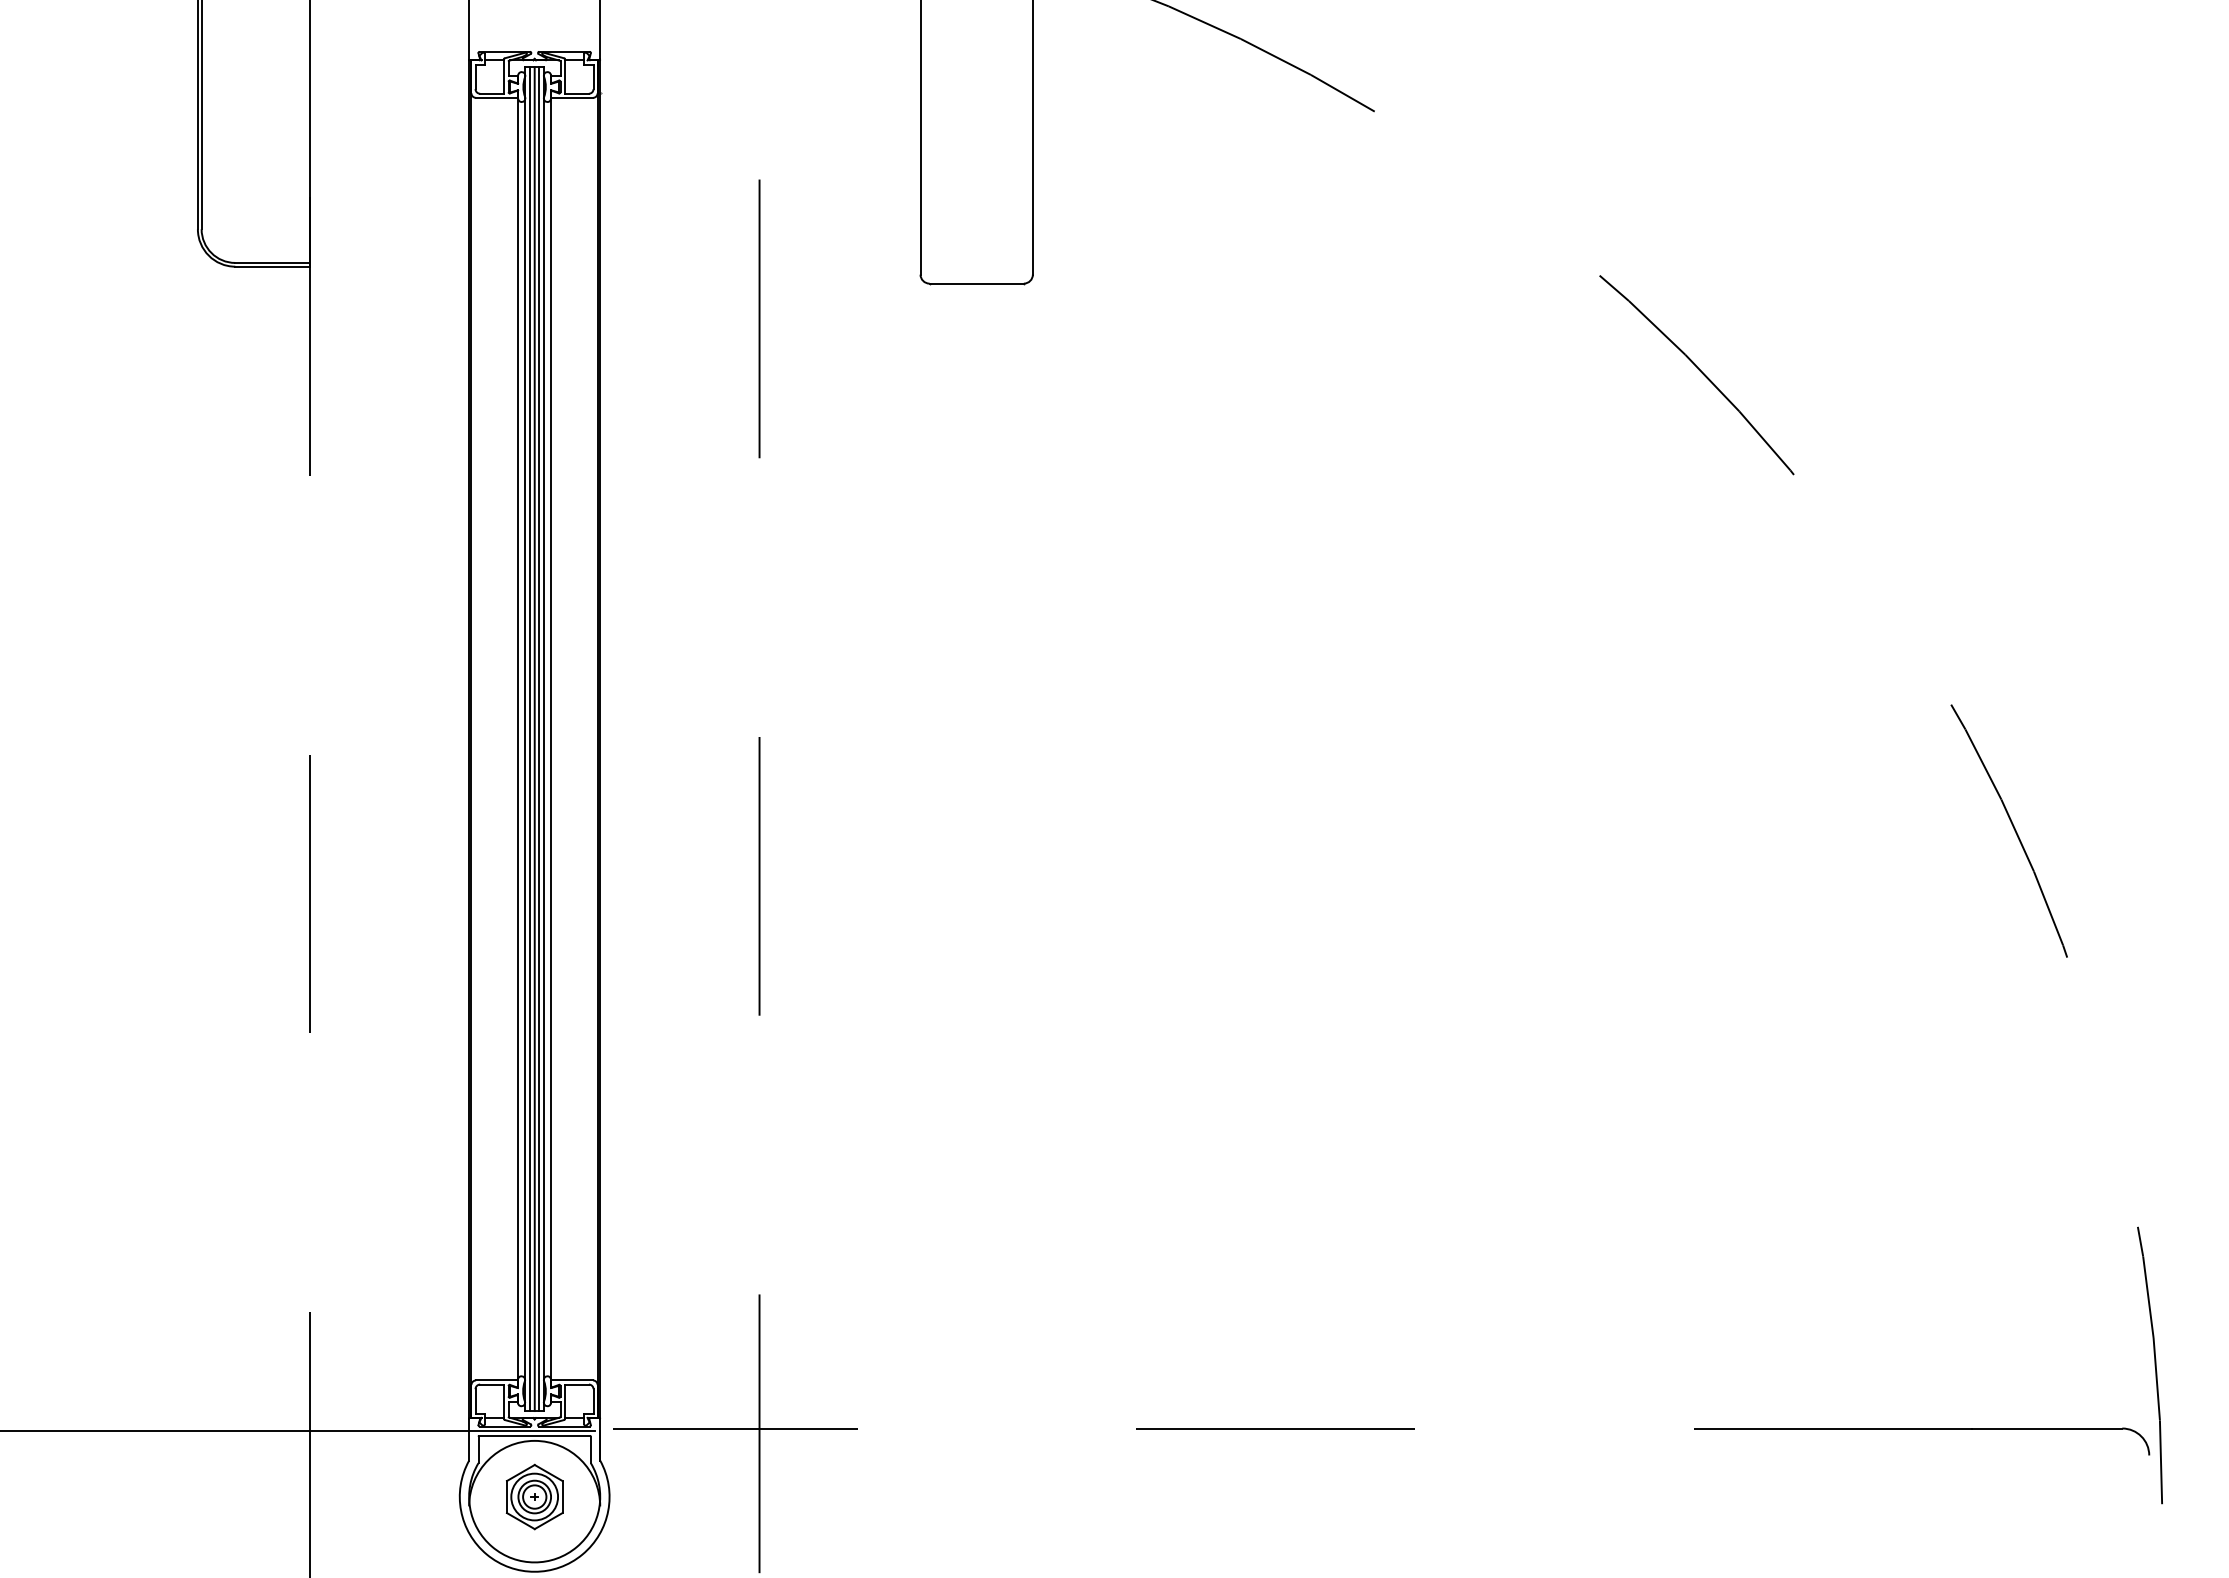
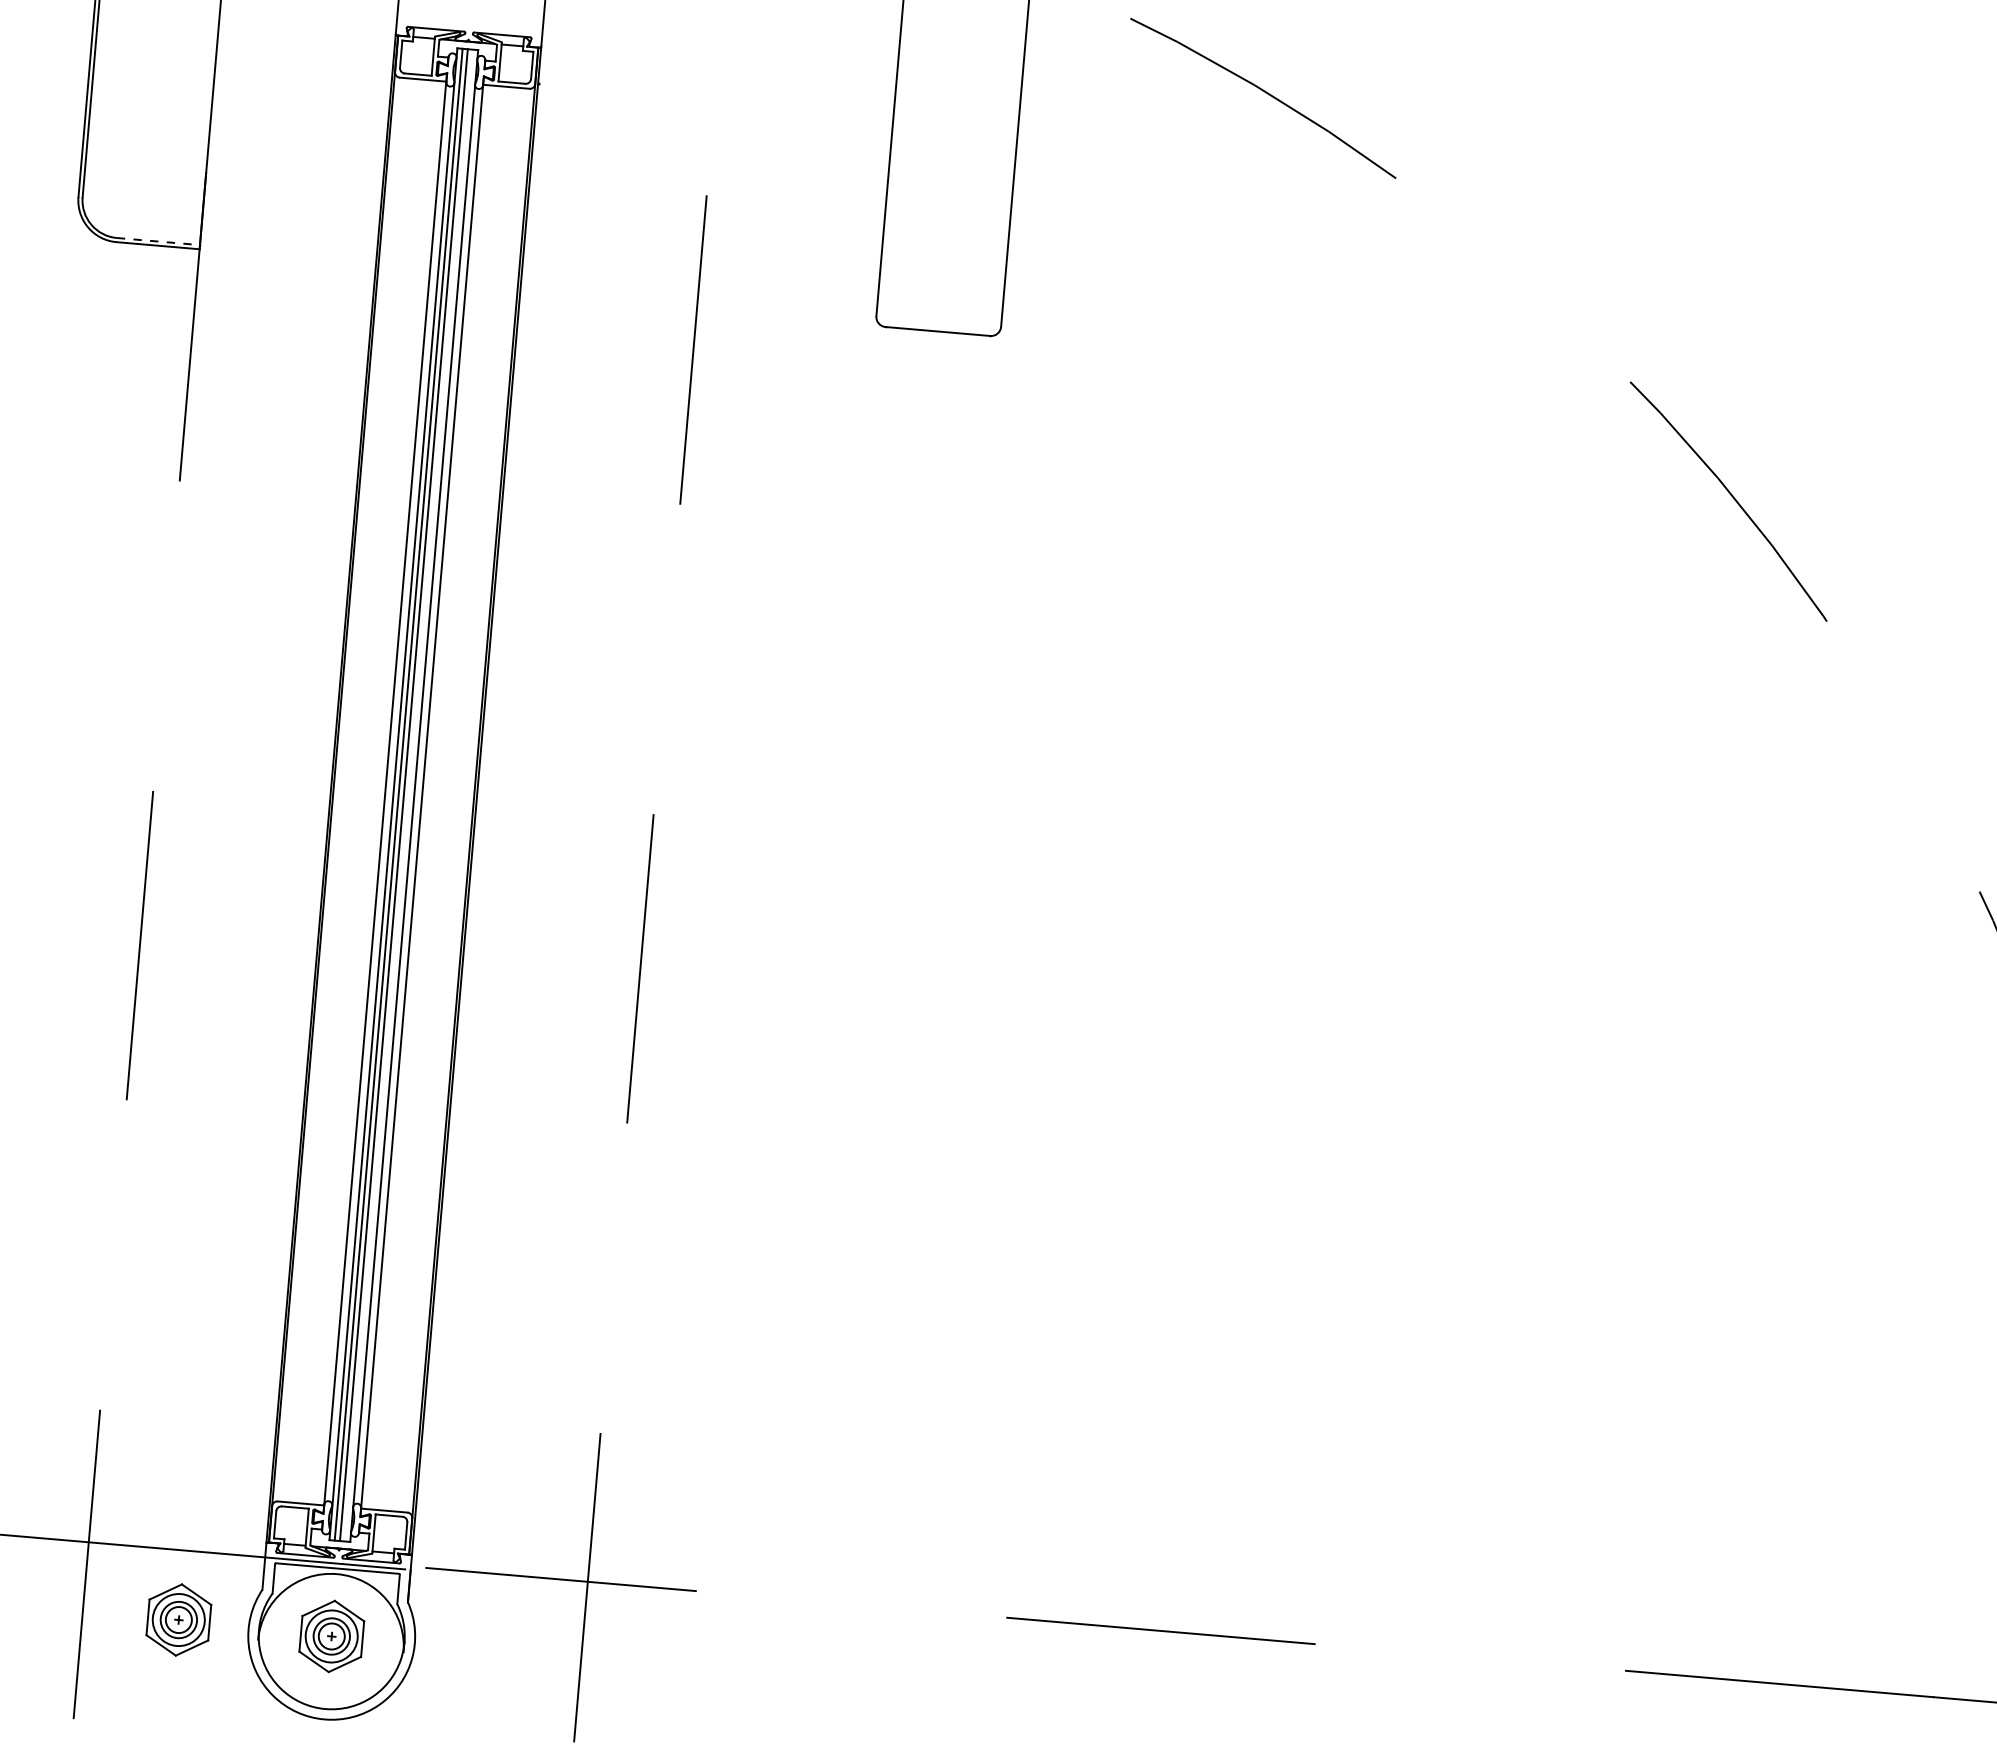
line: (273, 262) -> (159, 241), solid -> dashed
line: (539, 739) -> (409, 795), removed
part: (396, 1493) -> (178, 1619), added

